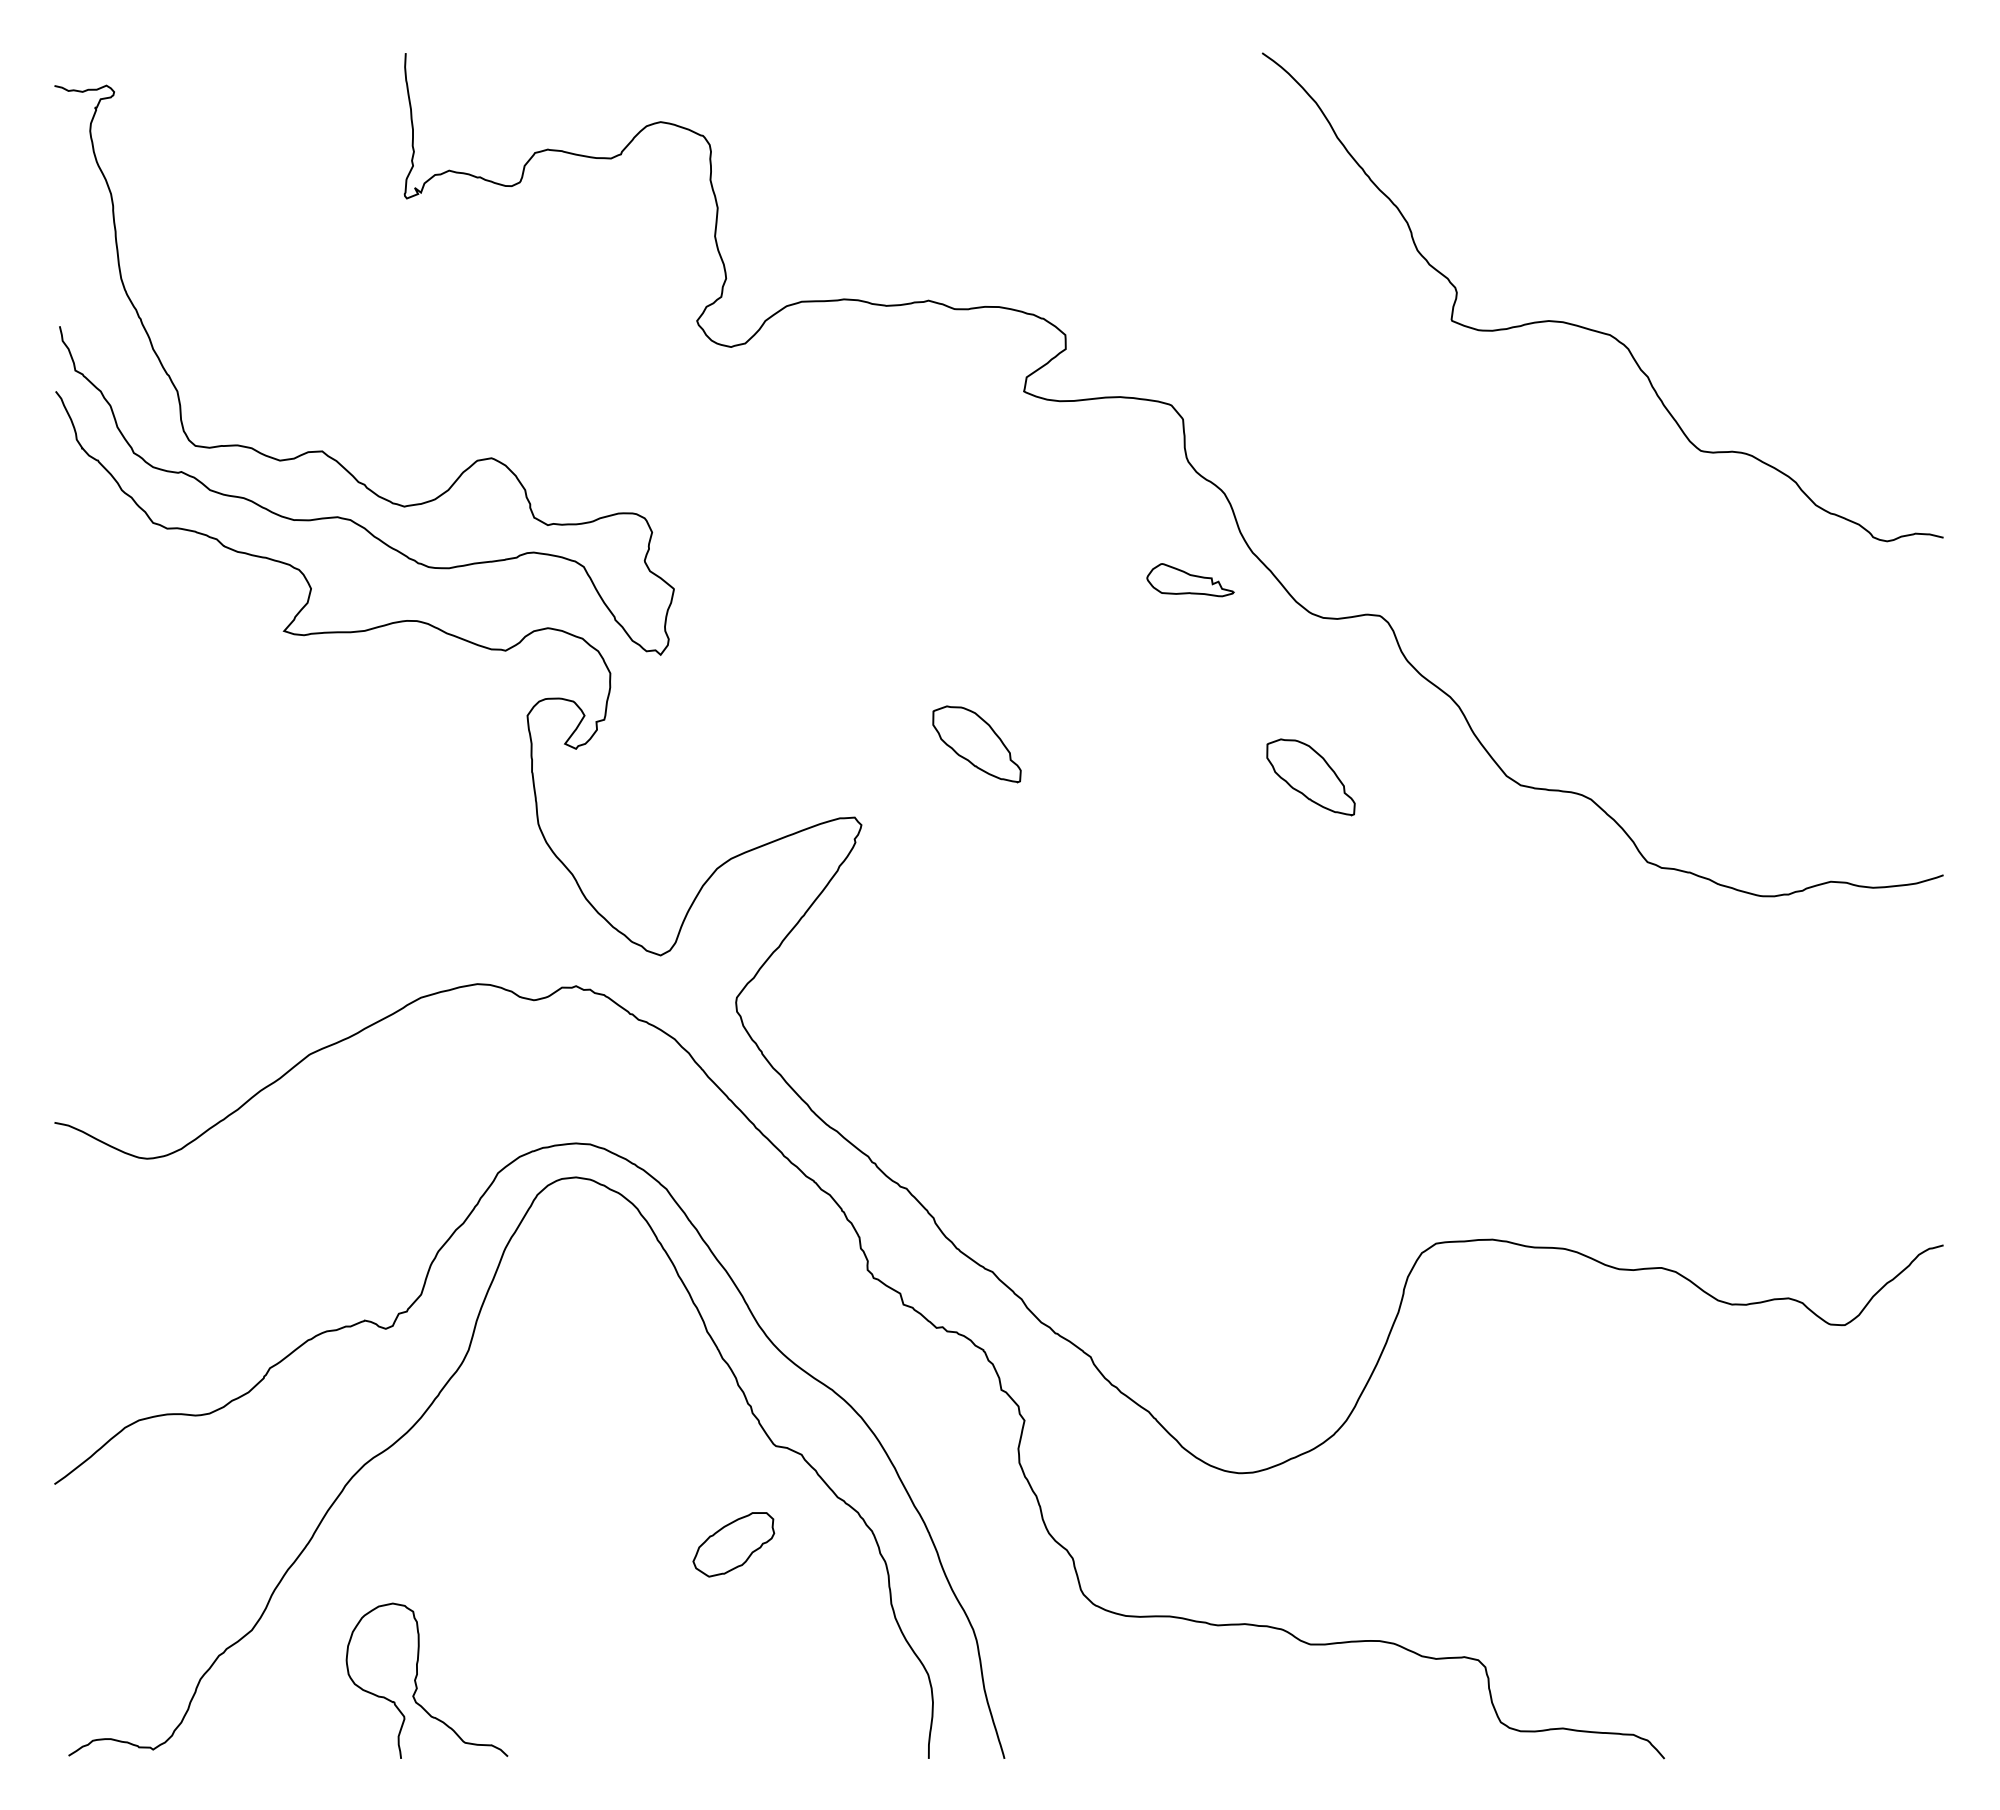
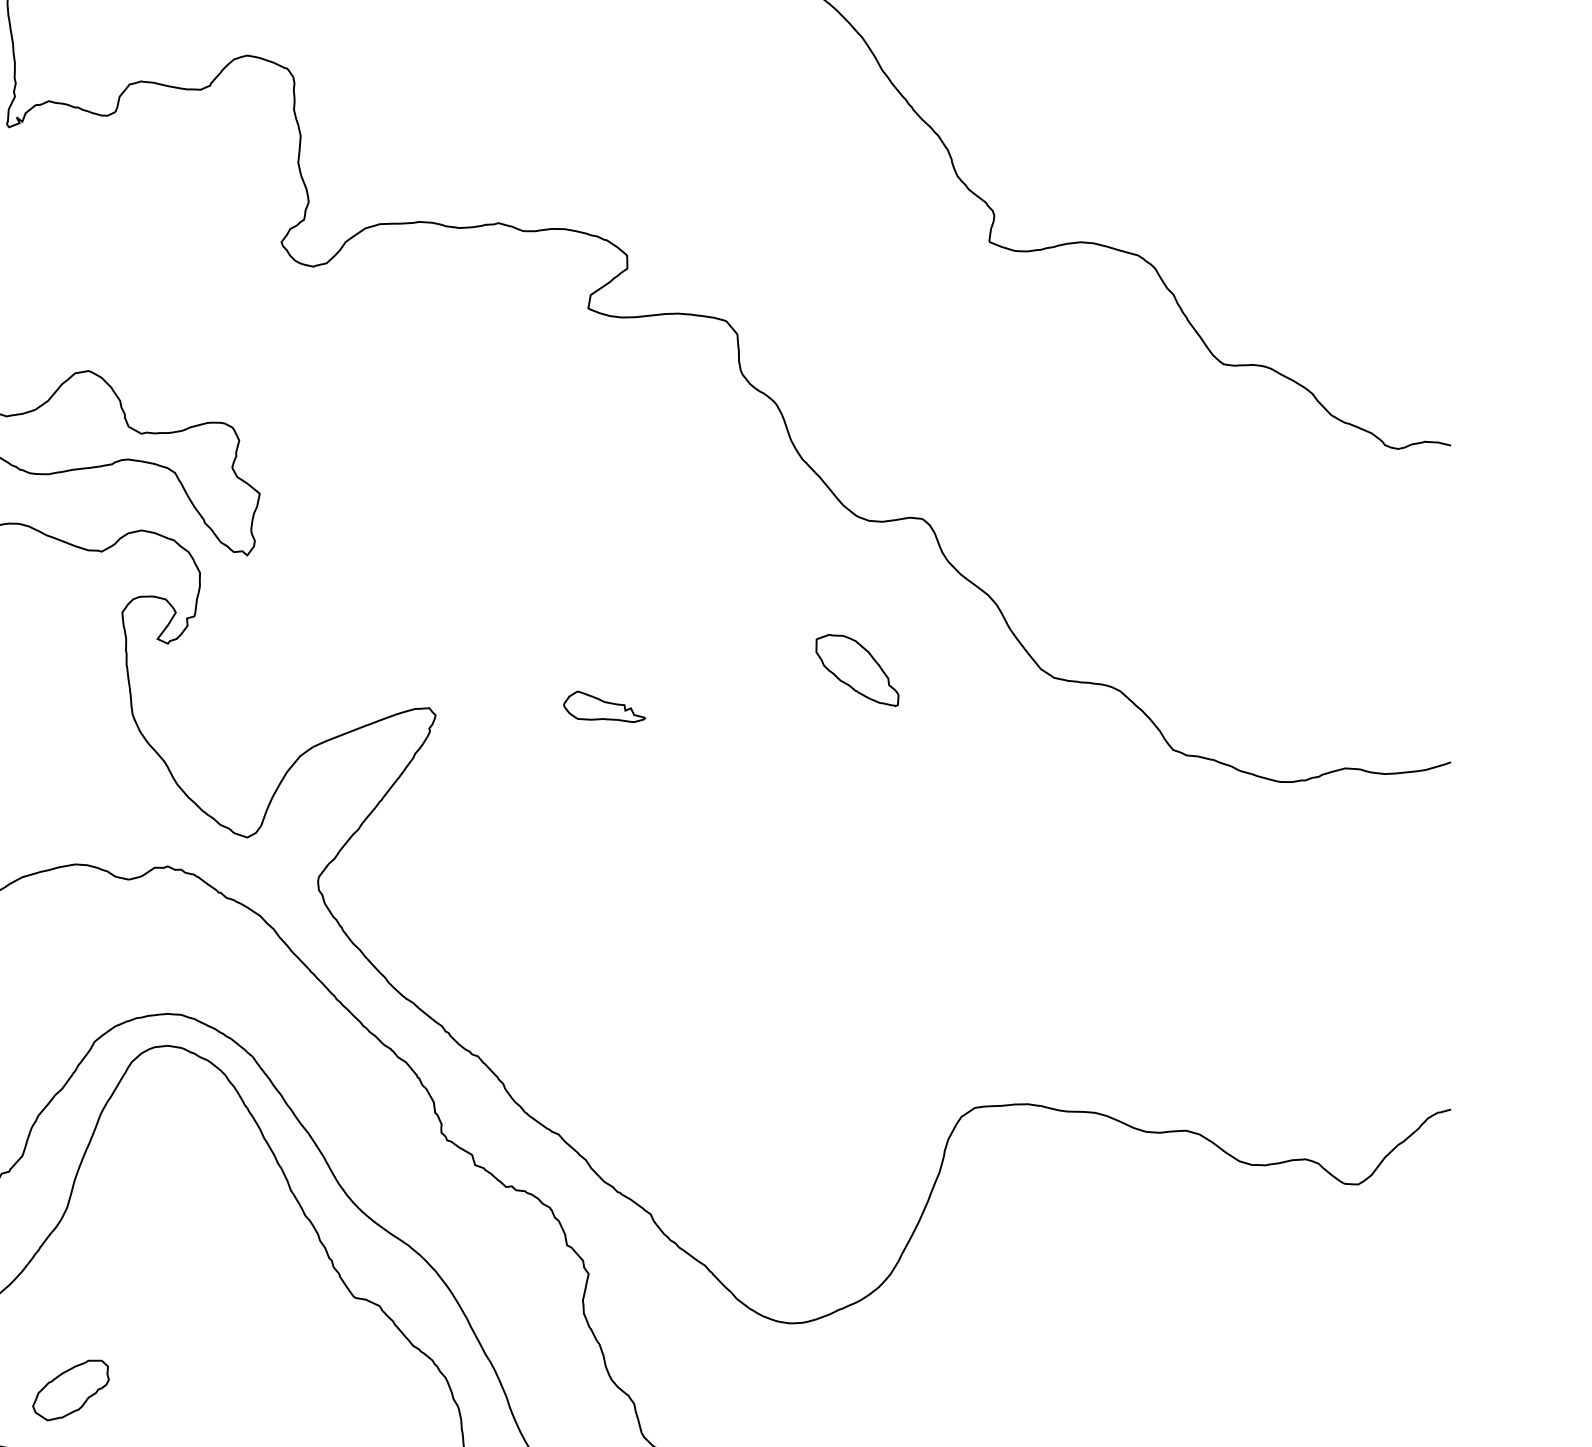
part: (1190, 580) -> (604, 707), moved
part: (976, 744) -> (543, 639), removed
part: (733, 1544) -> (70, 1390), moved

